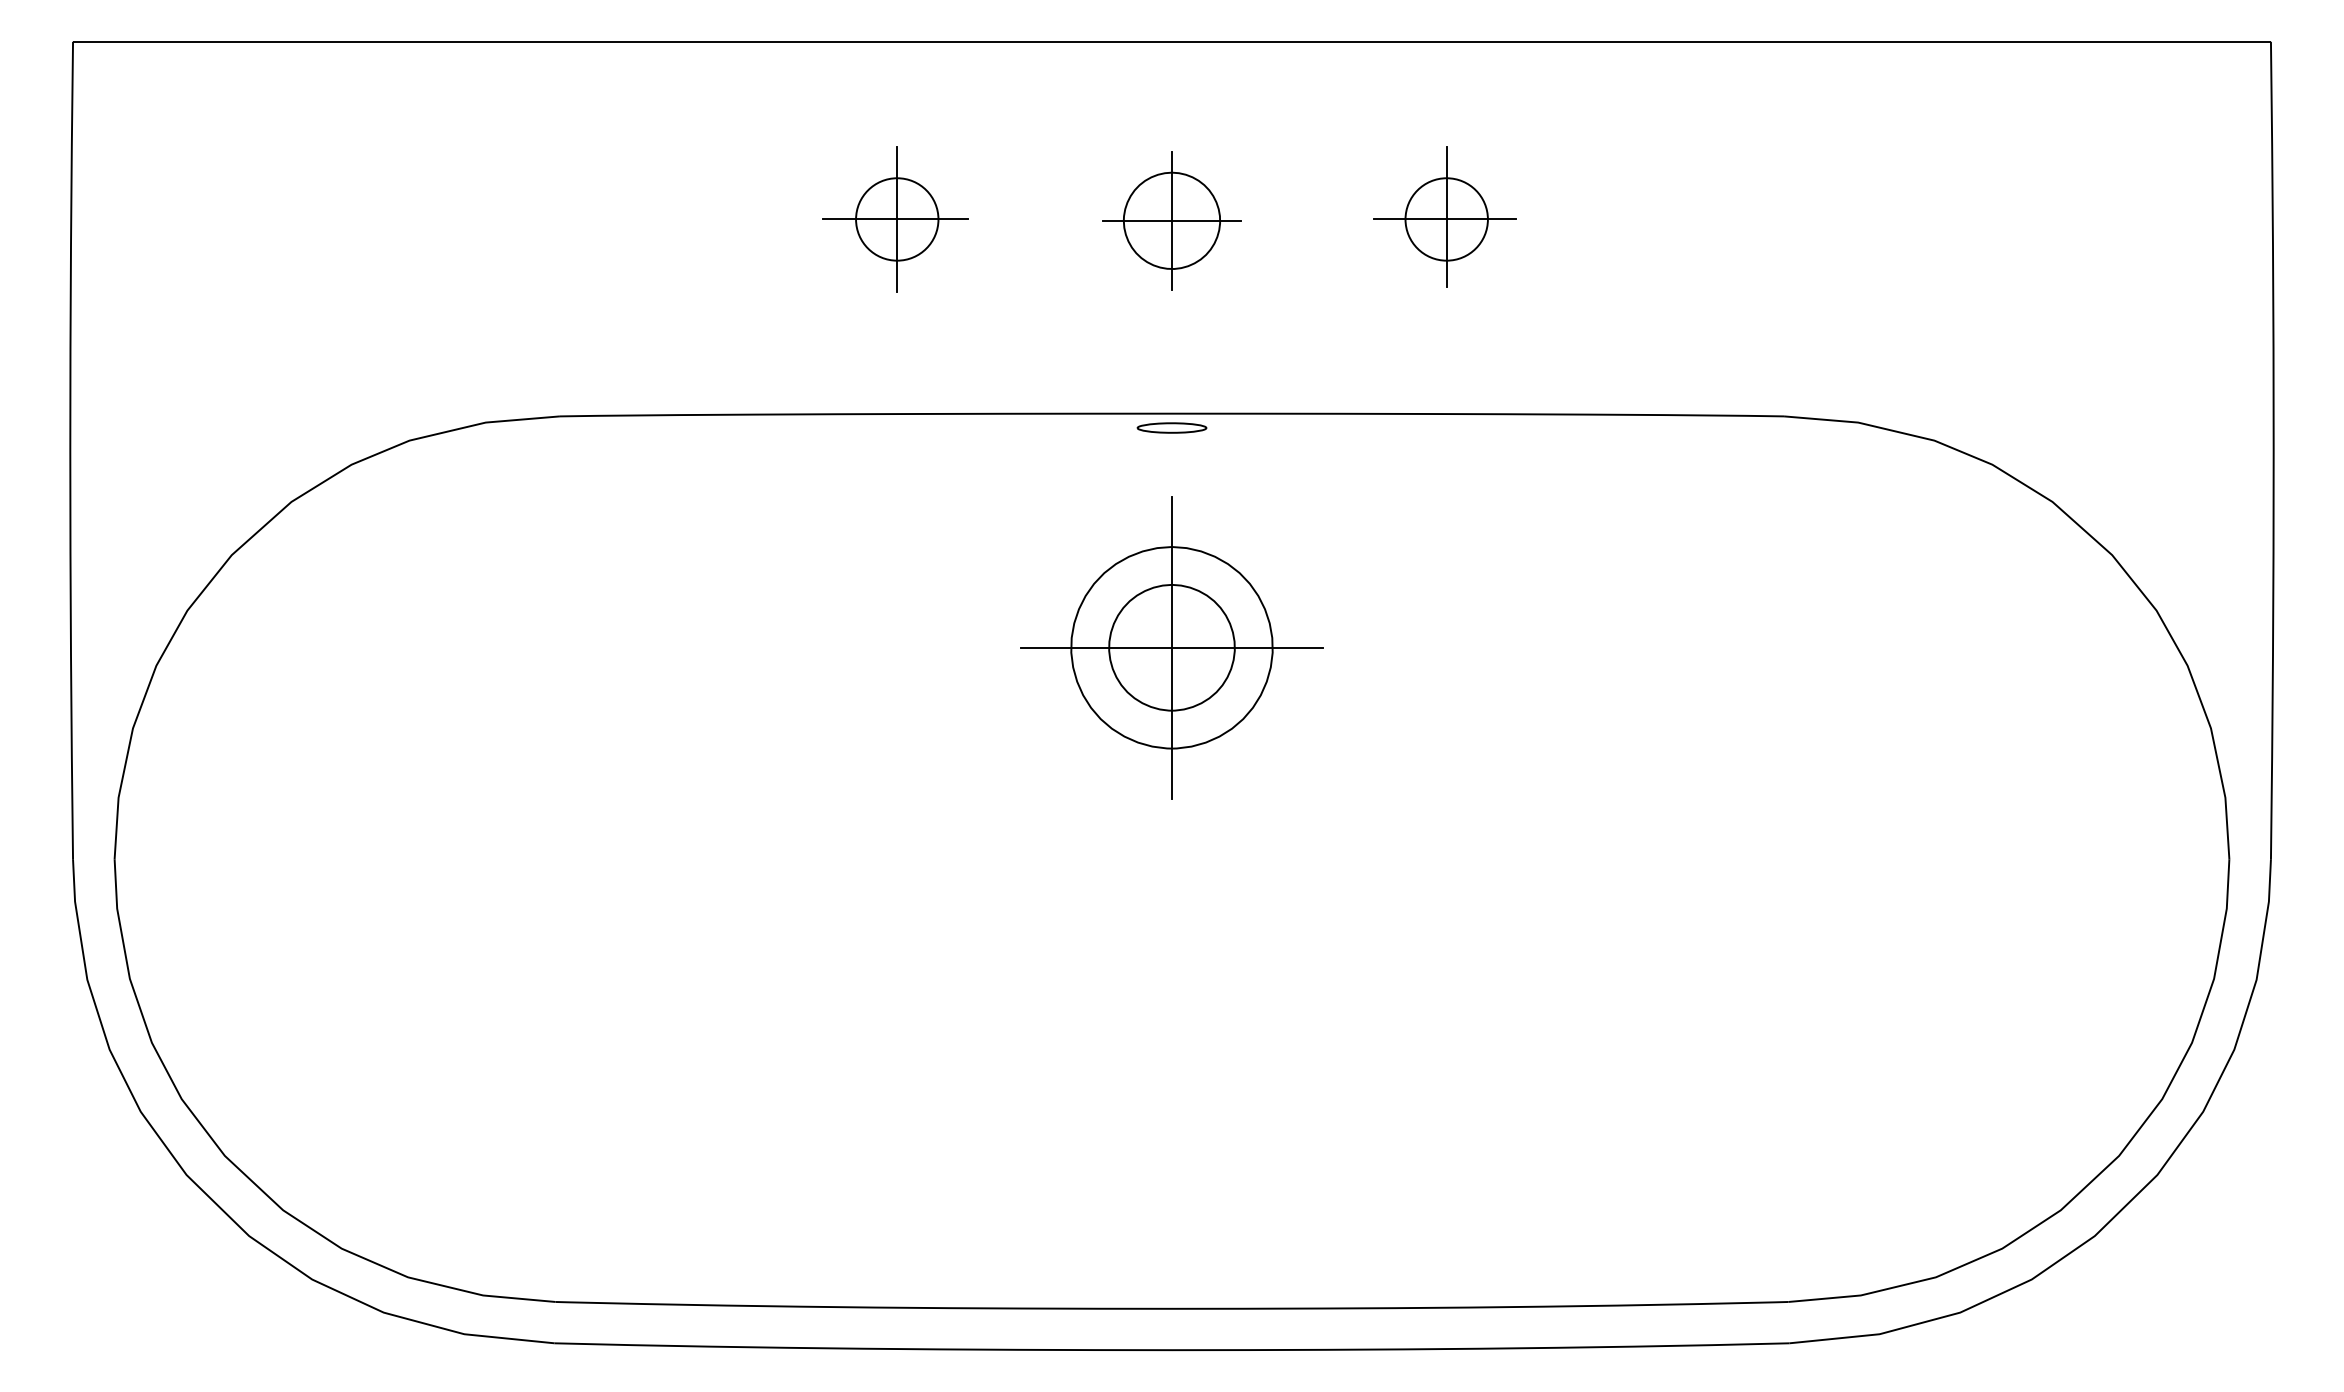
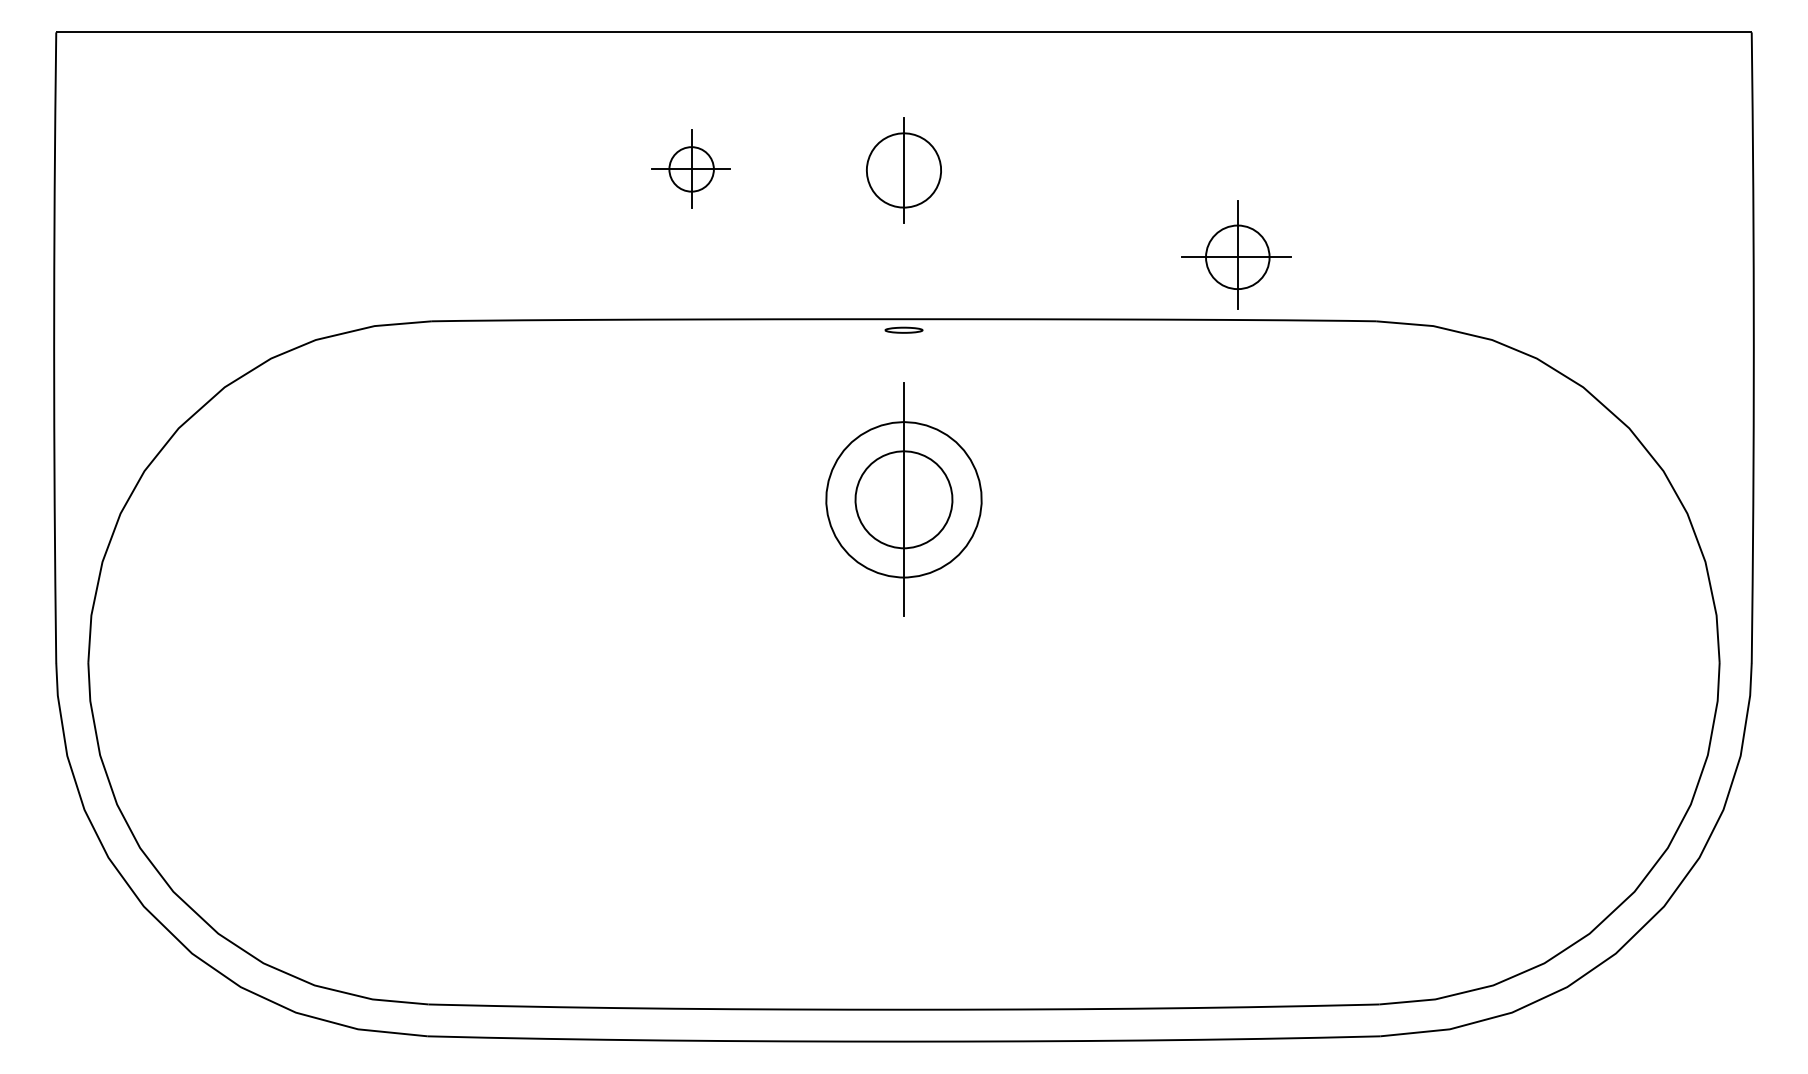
part: (1444, 216) -> (1236, 255), moved
part: (895, 219) -> (690, 169), size x0.7
line: (1171, 220) -> (903, 170), removed
part: (1171, 427) -> (903, 329), size x0.7
line: (1171, 647) -> (903, 499), removed

